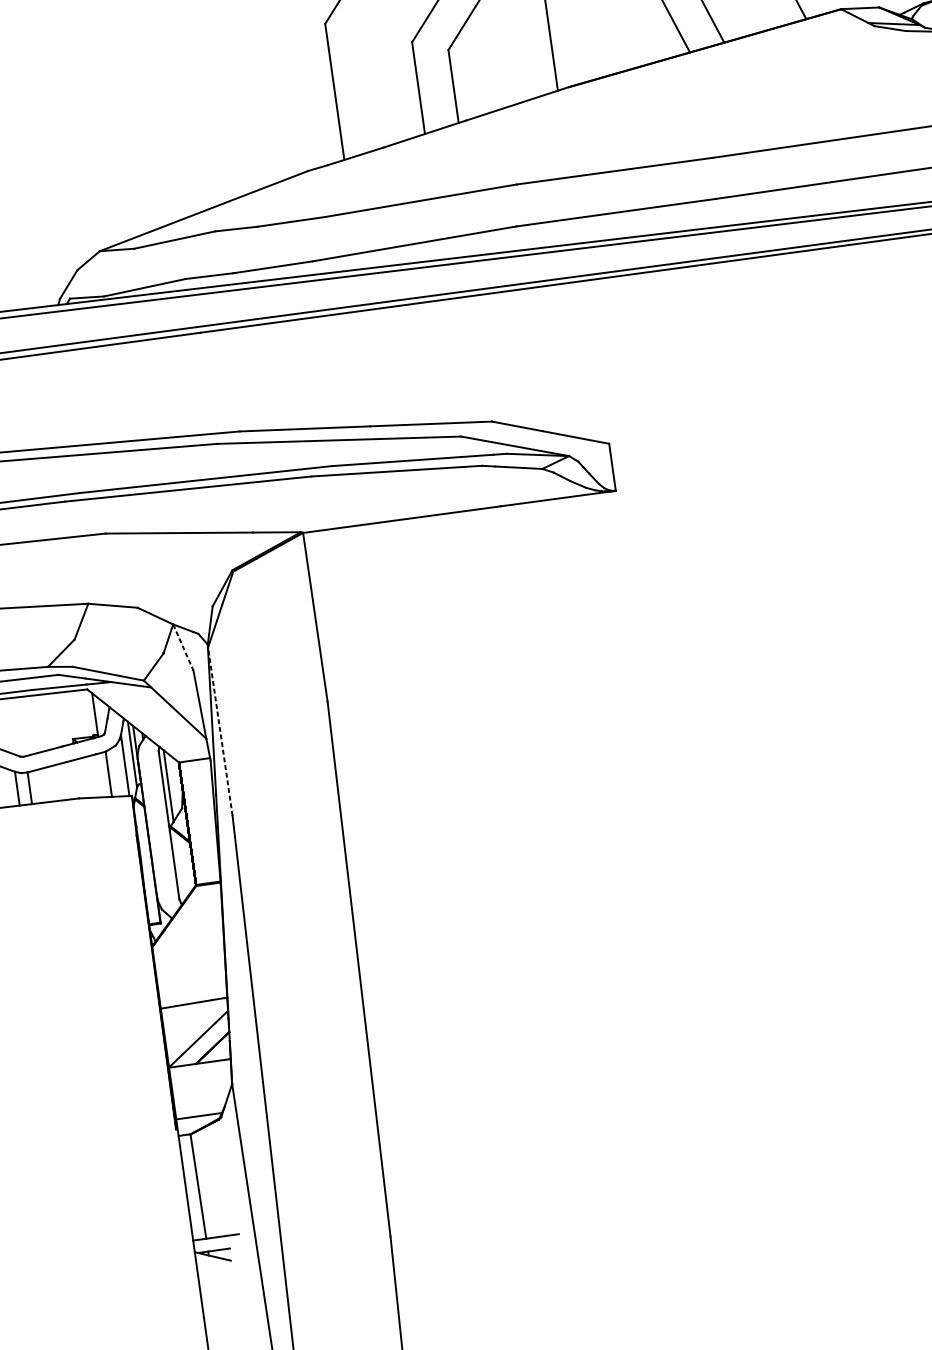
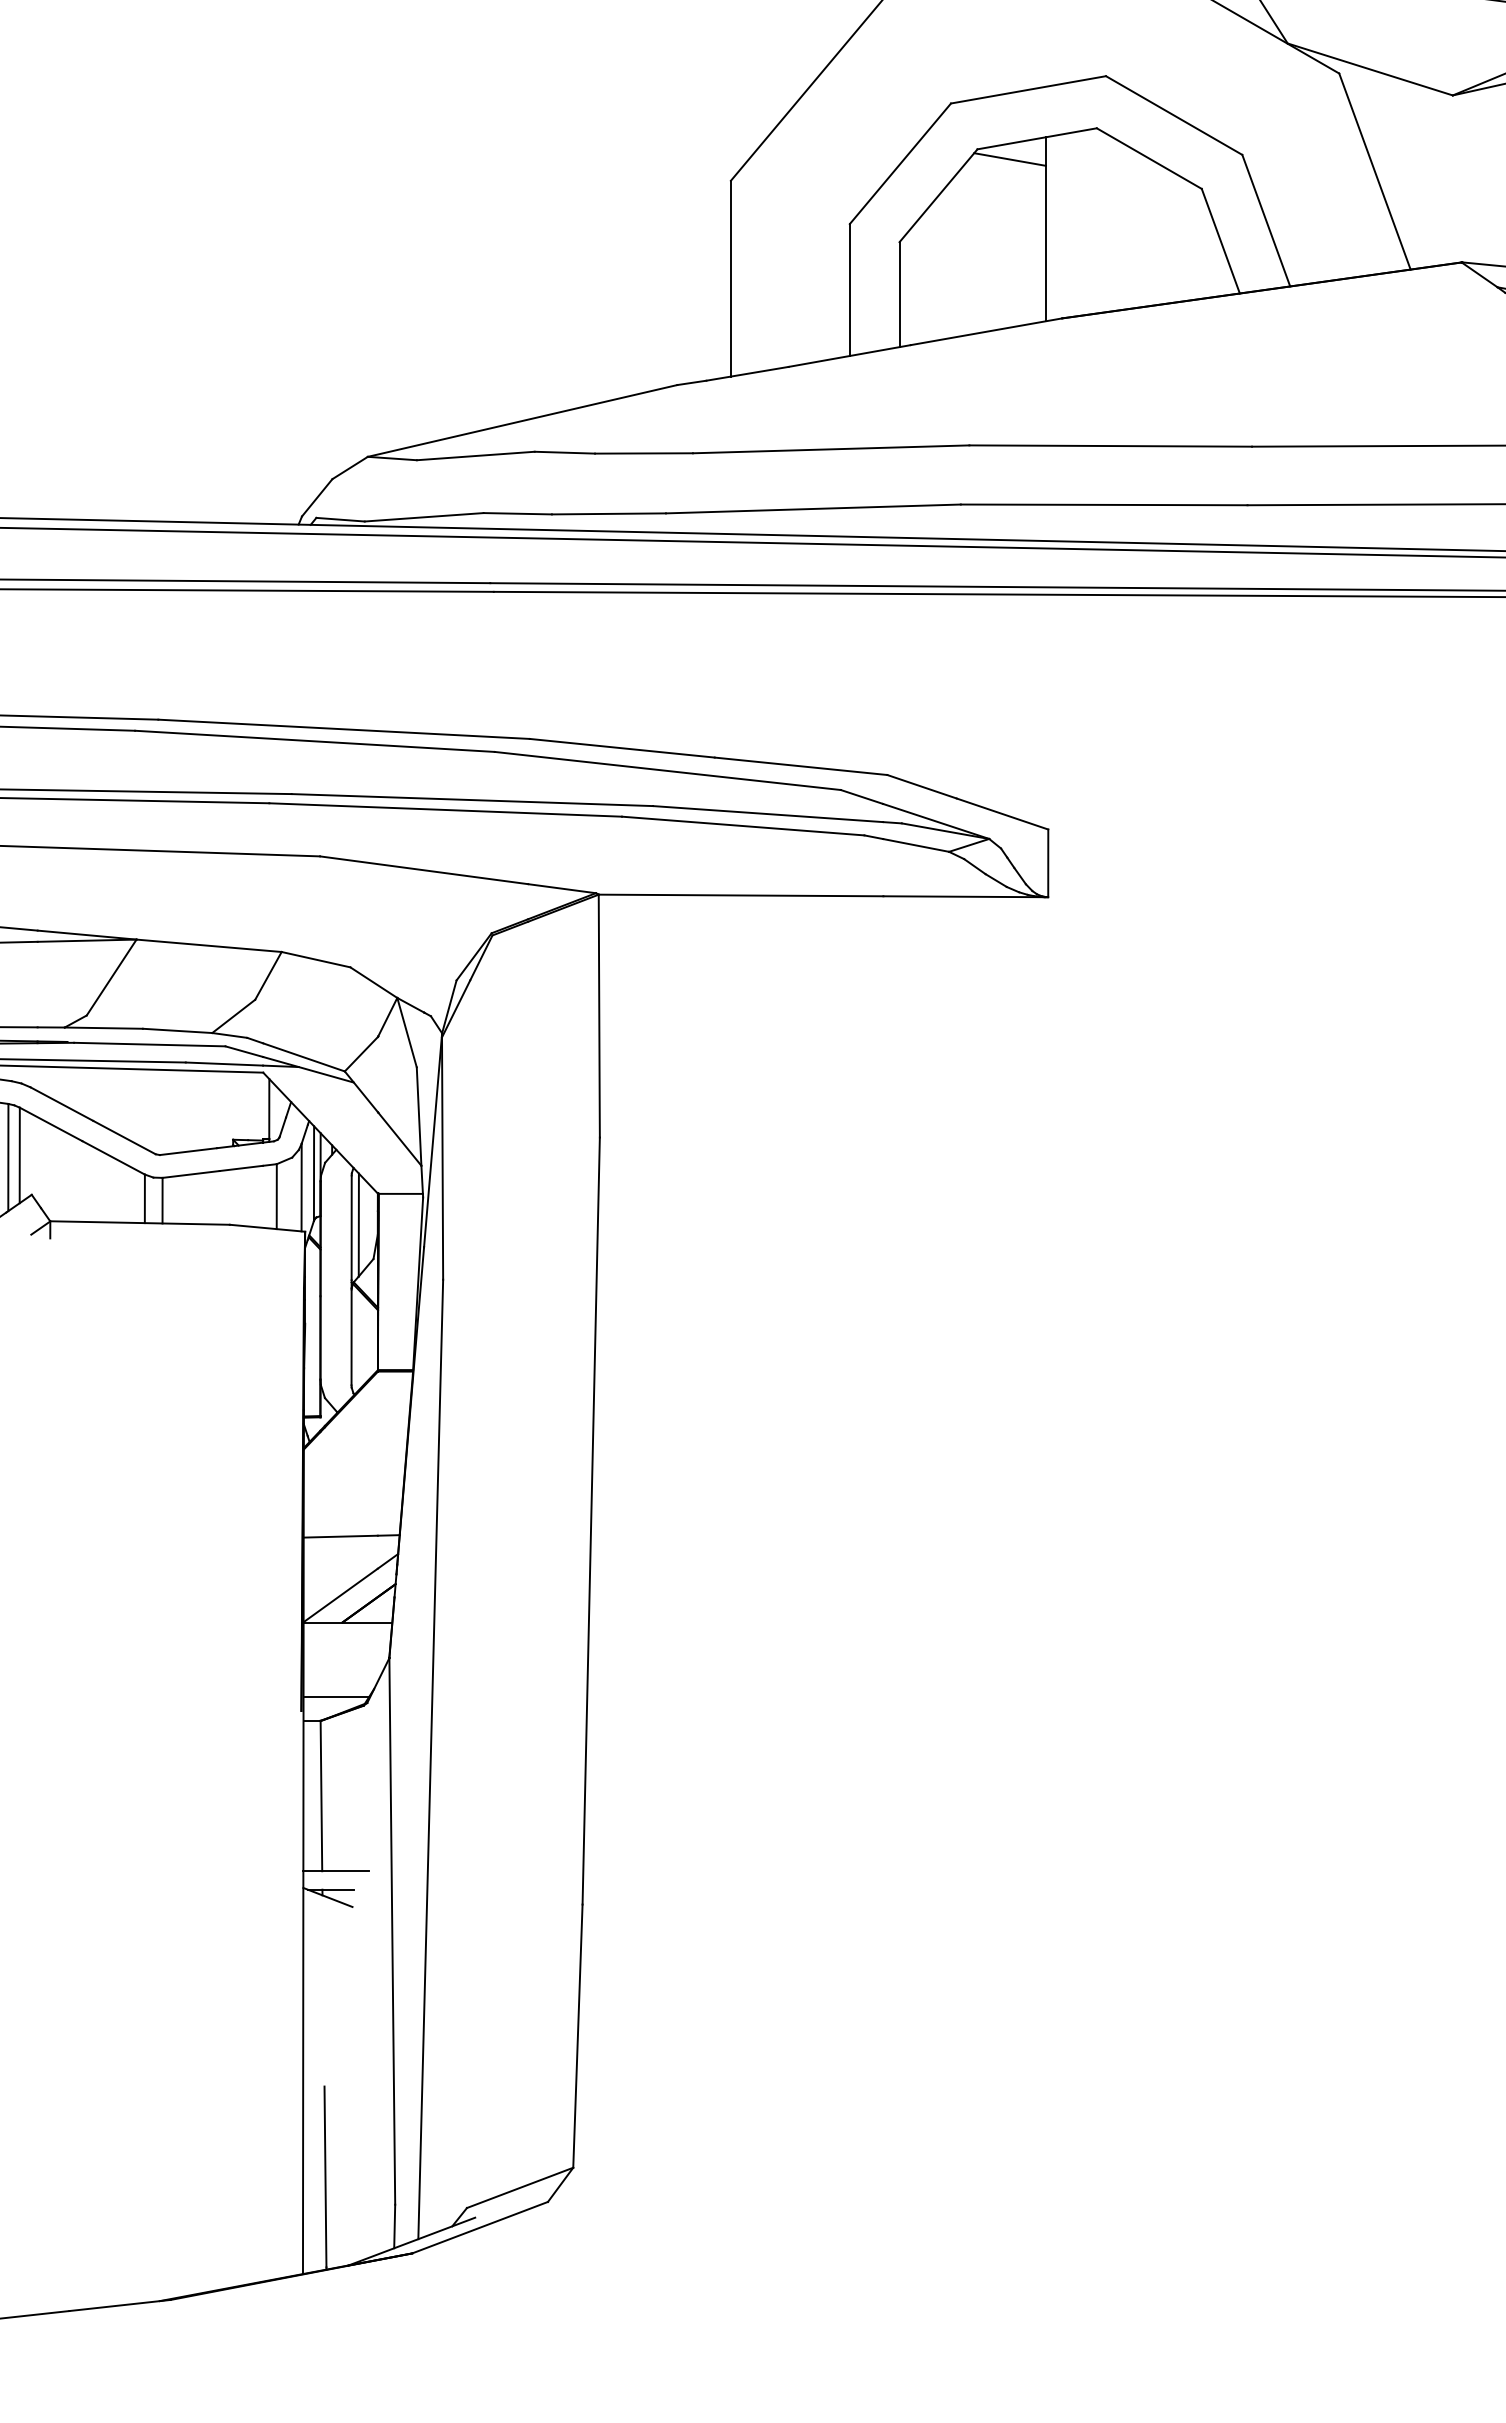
line: (183, 648) -> (407, 1033), dashed -> solid
line: (220, 731) -> (442, 1158), dashed -> solid

